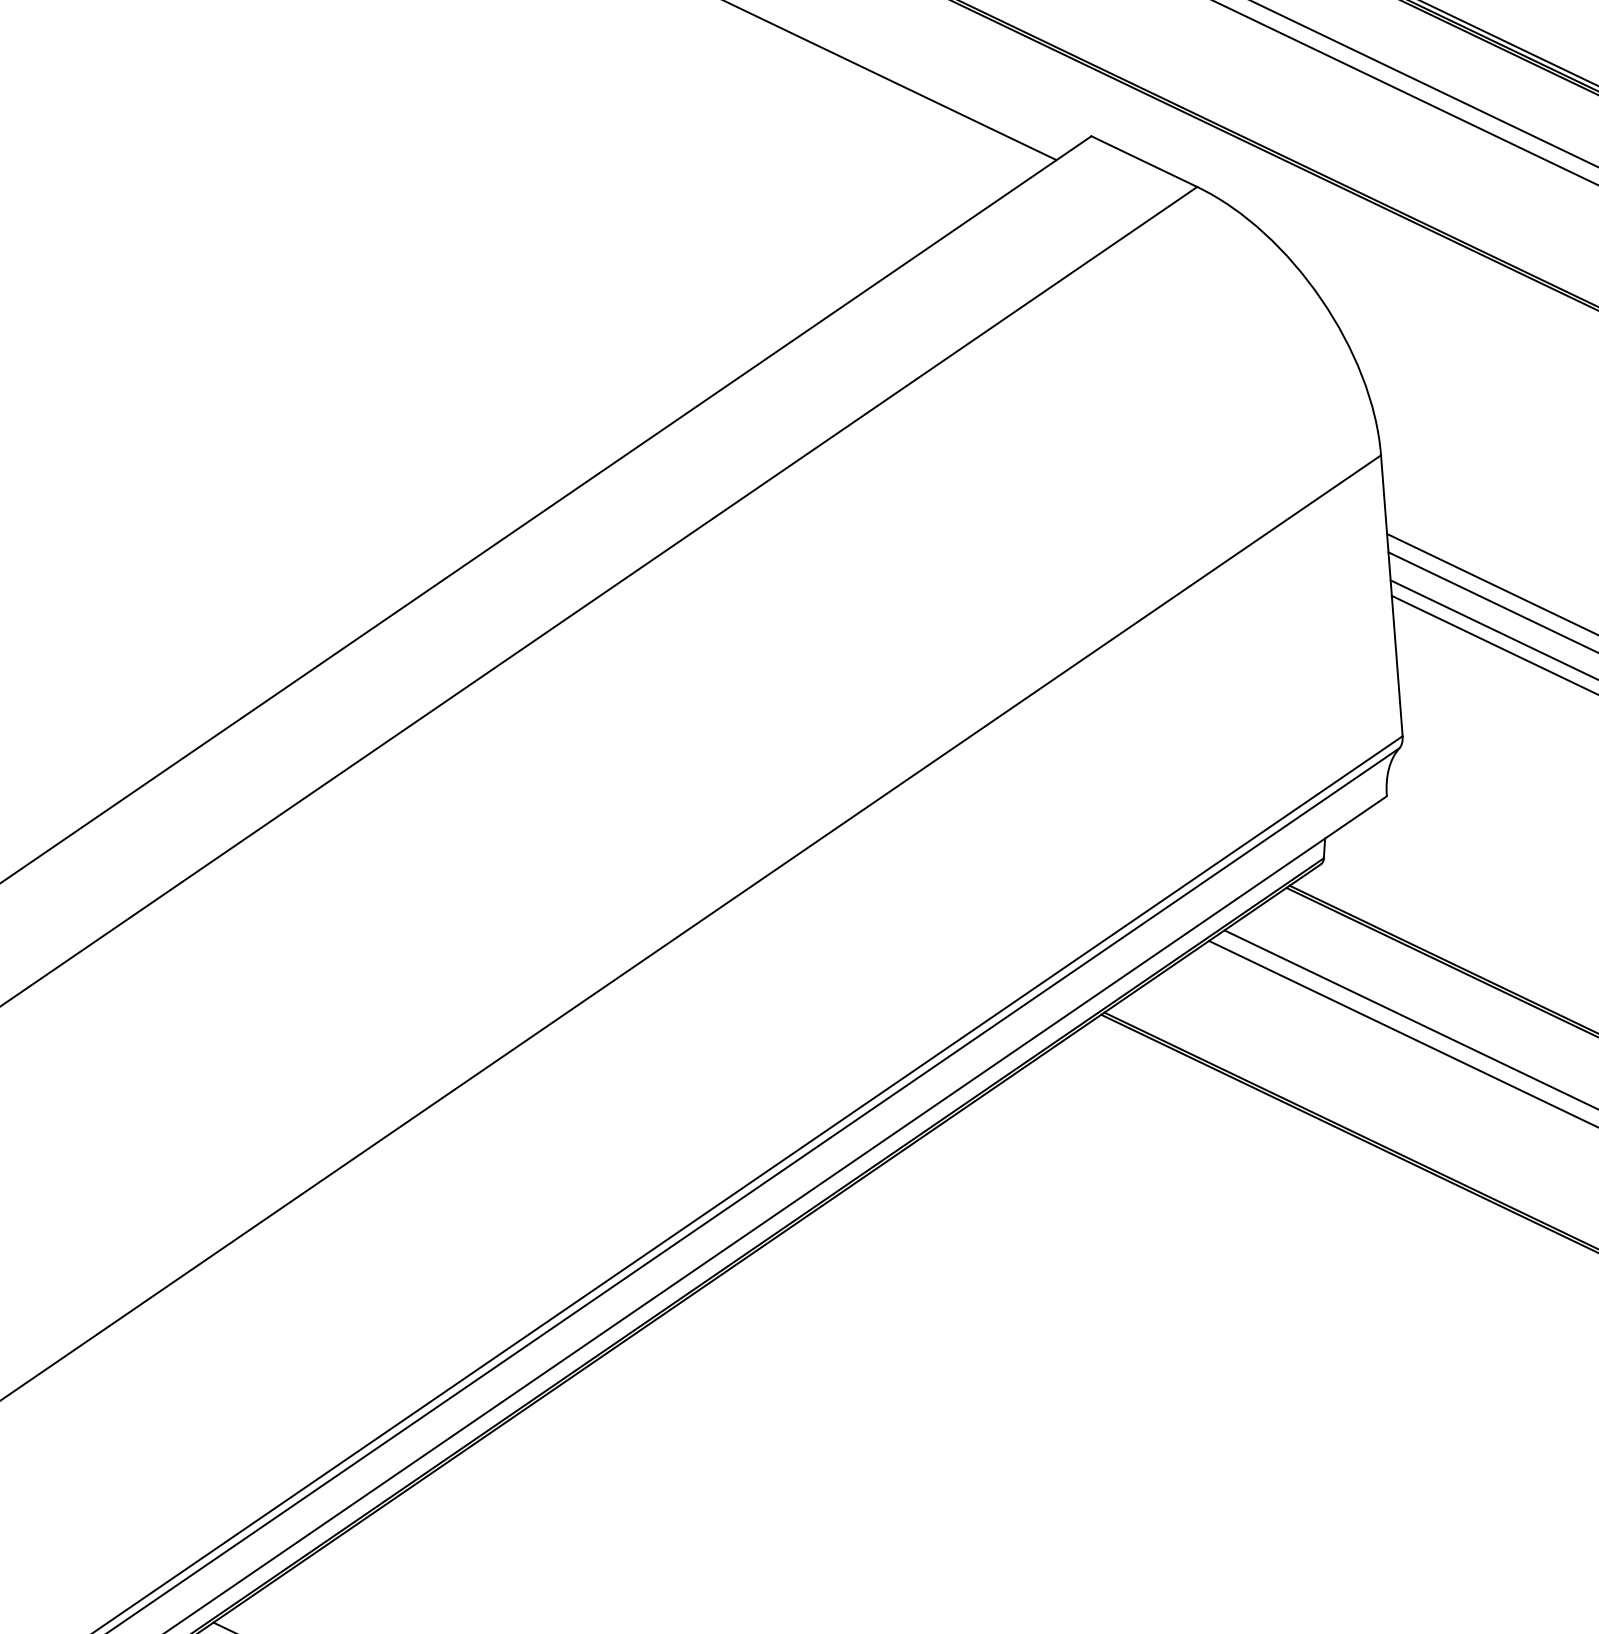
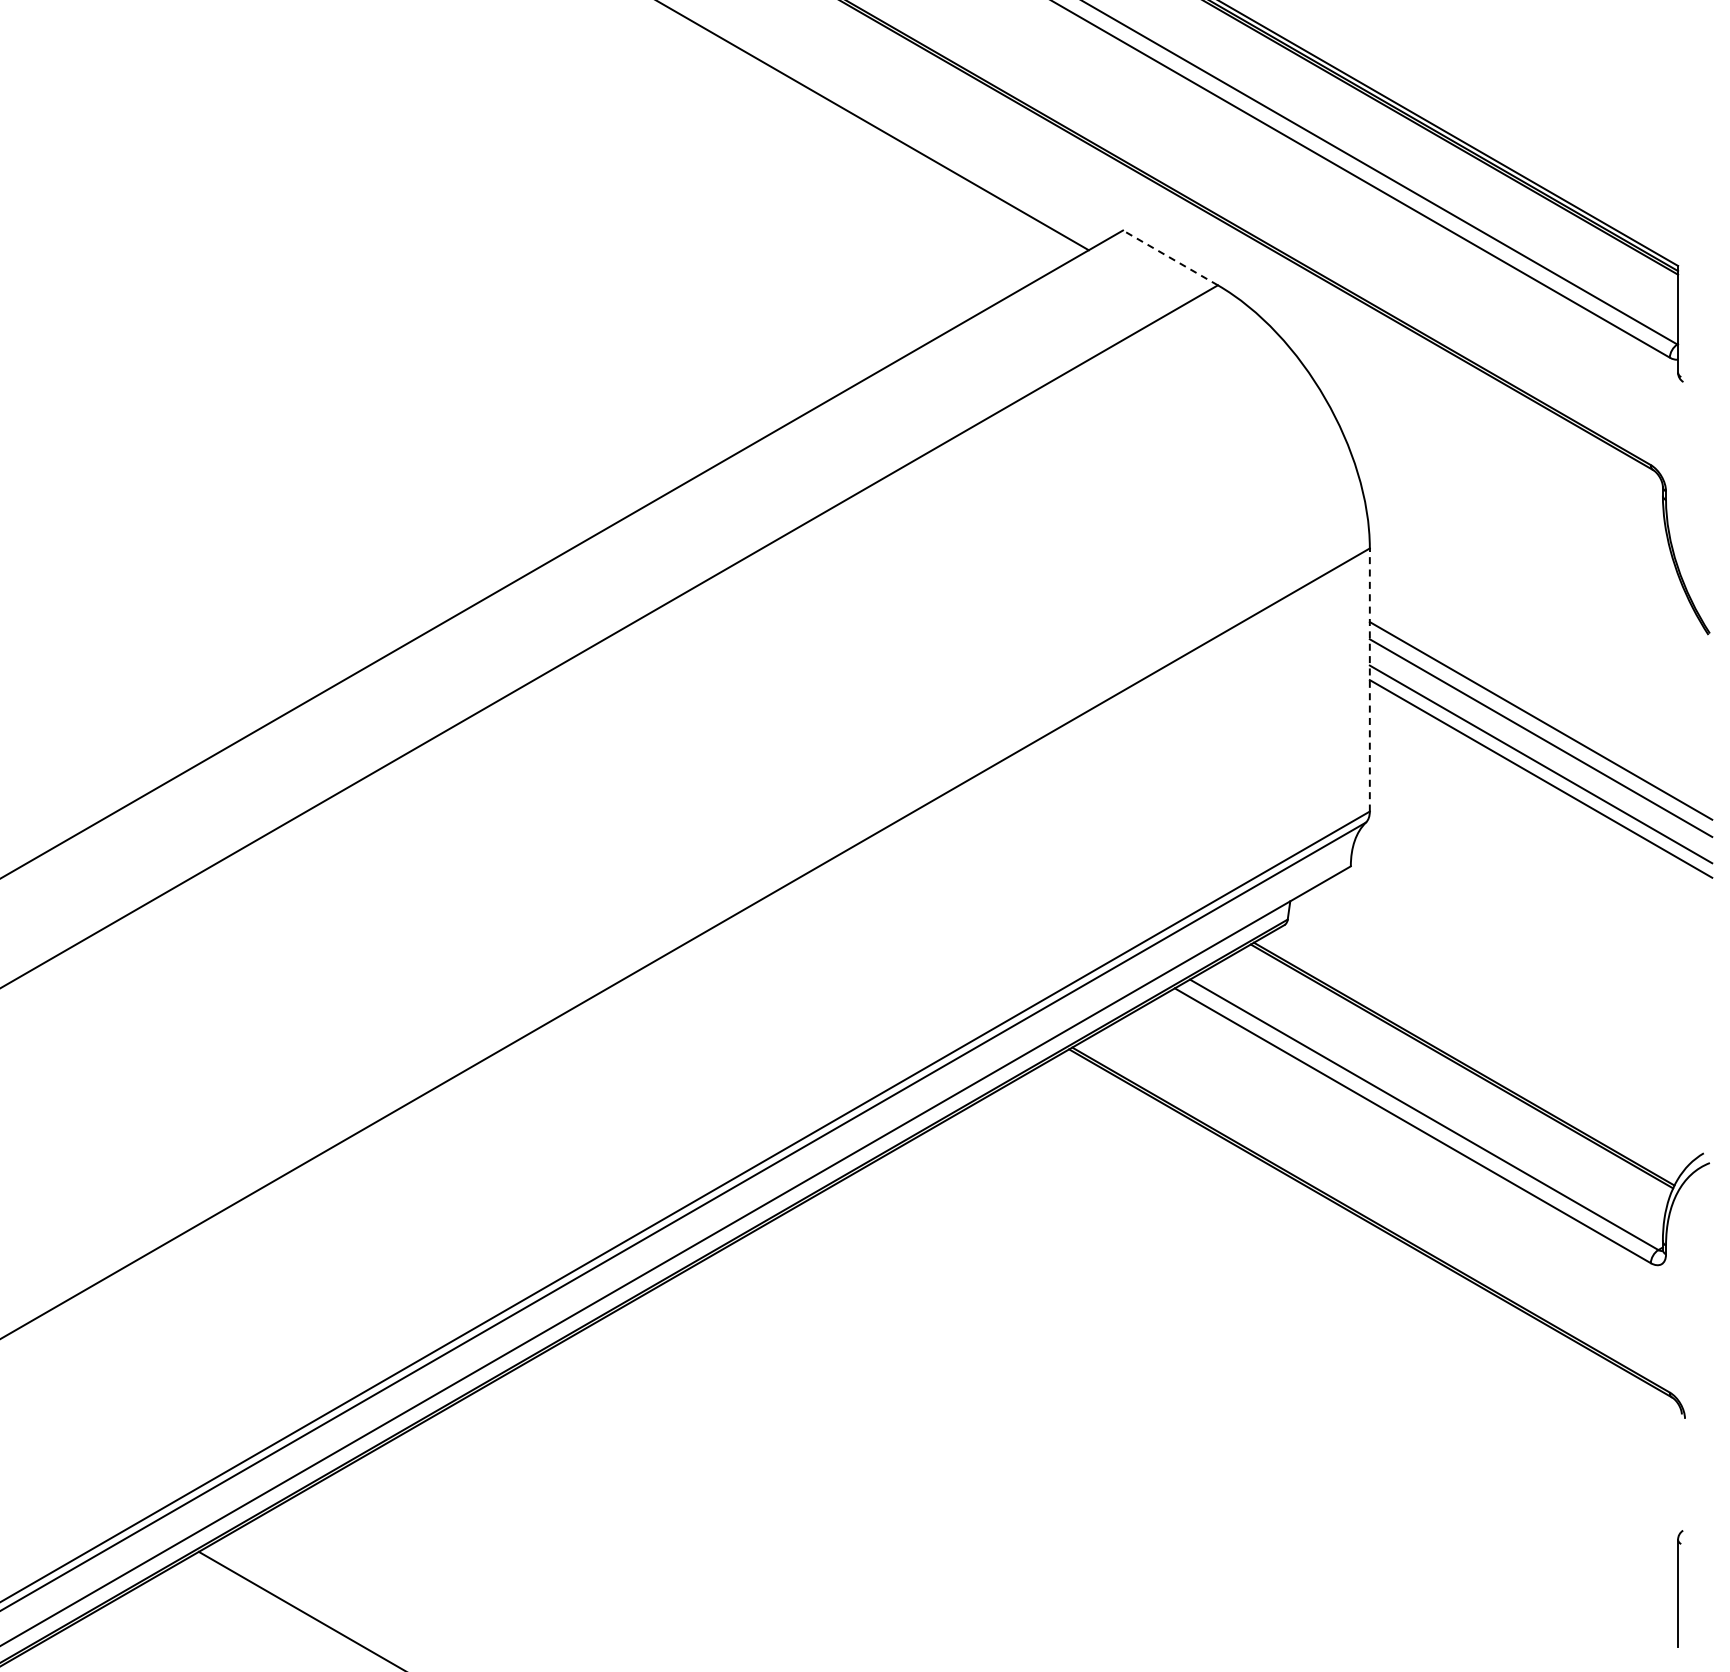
line: (1144, 161) -> (1170, 257), solid -> dashed
line: (1391, 596) -> (1369, 680), solid -> dashed

